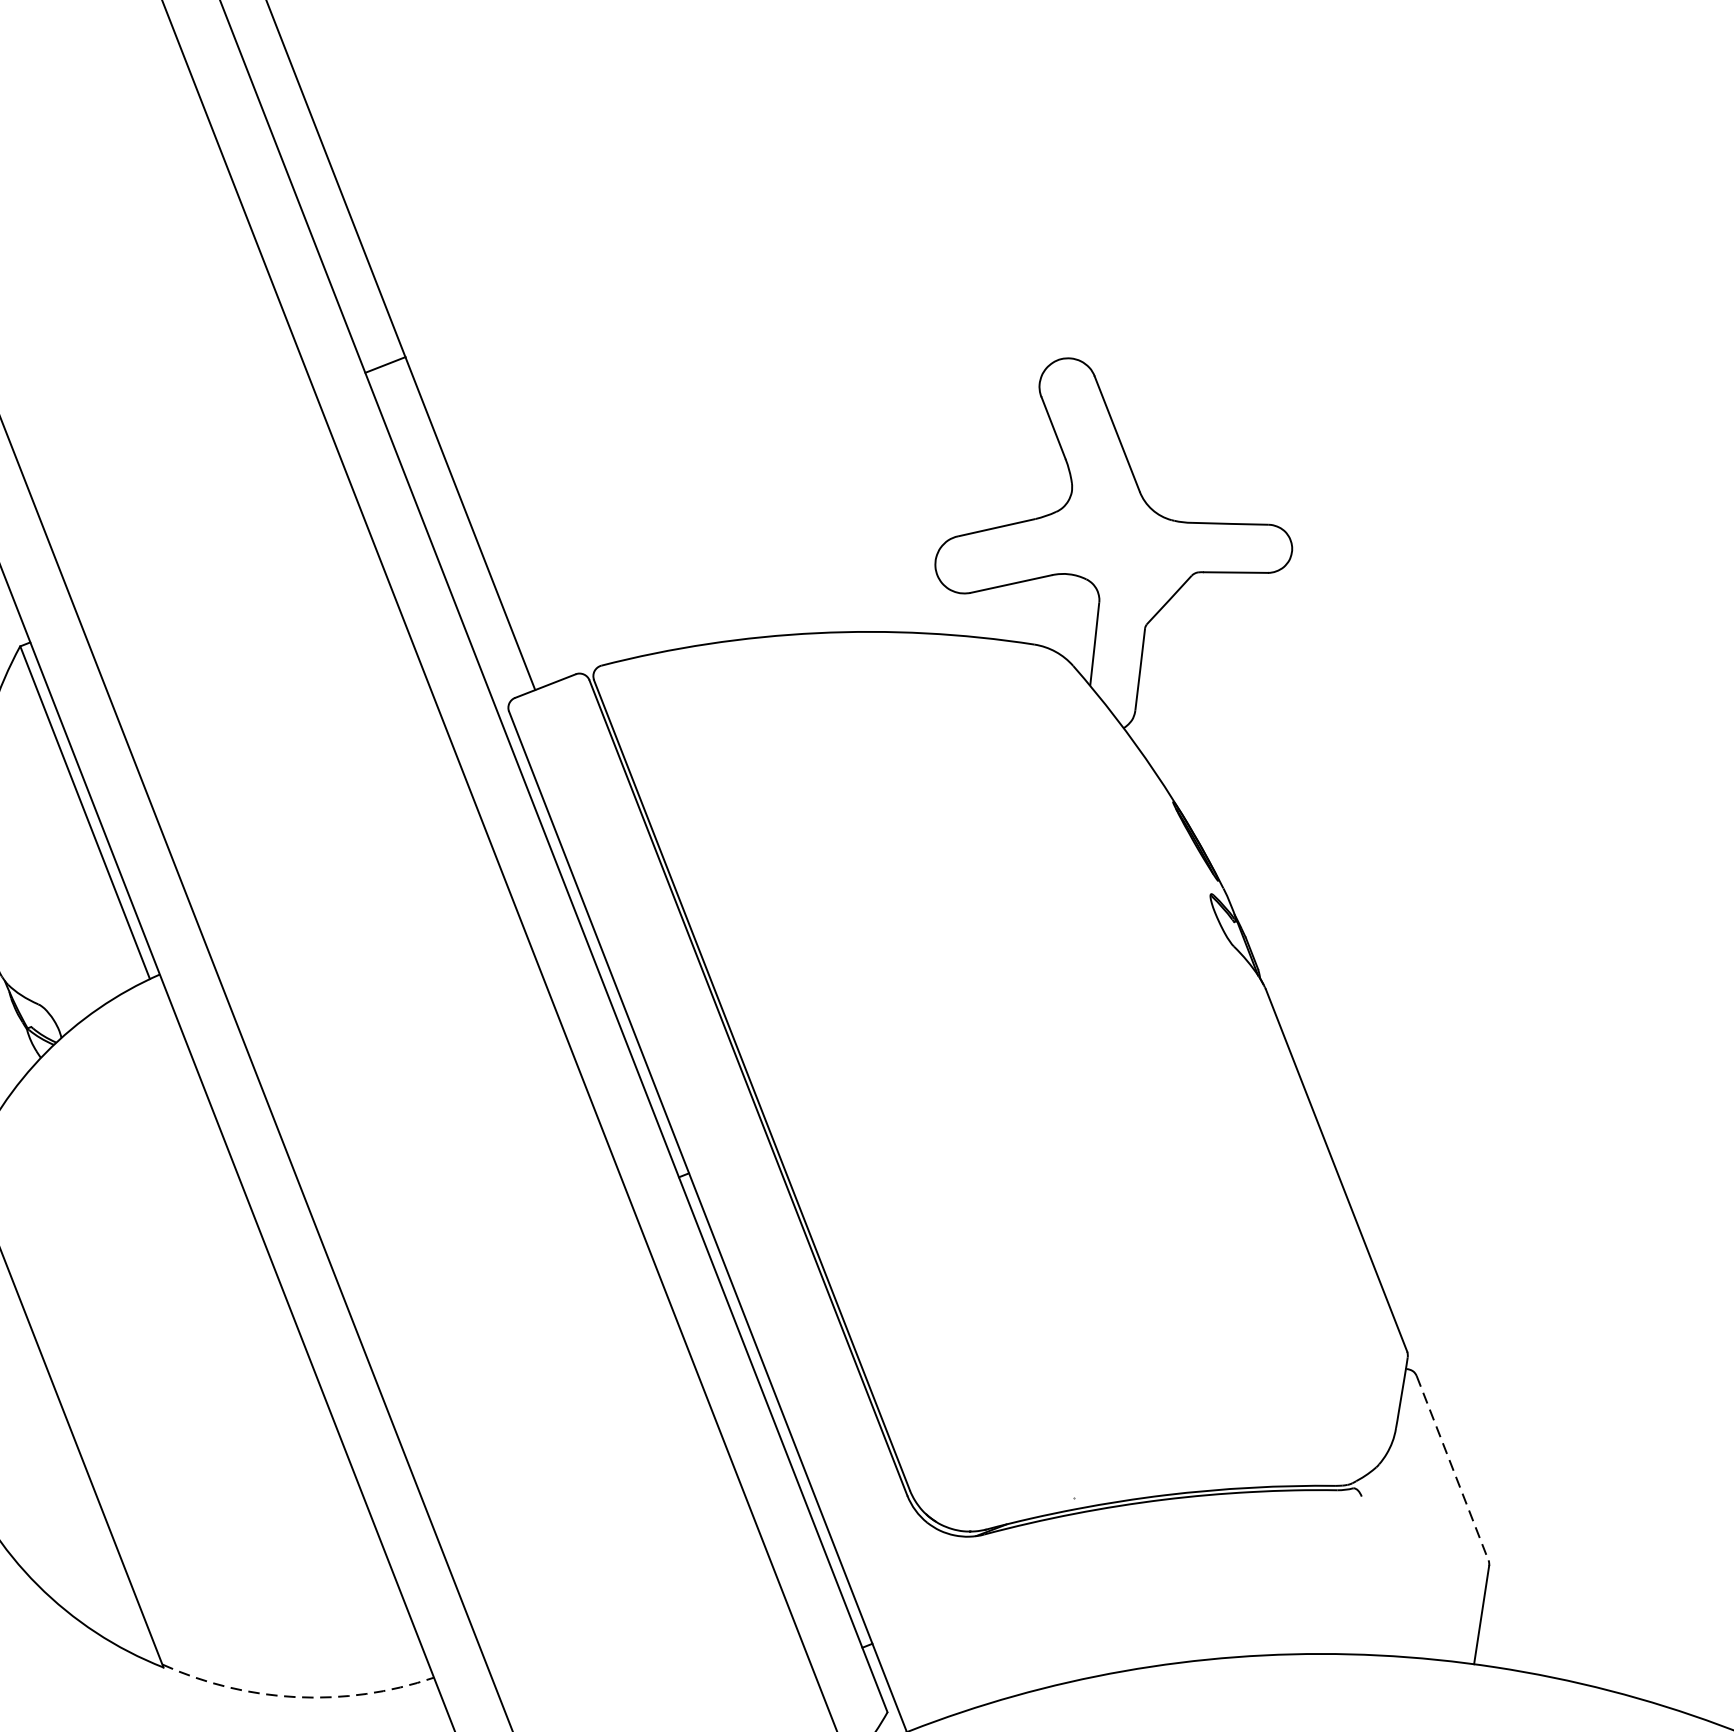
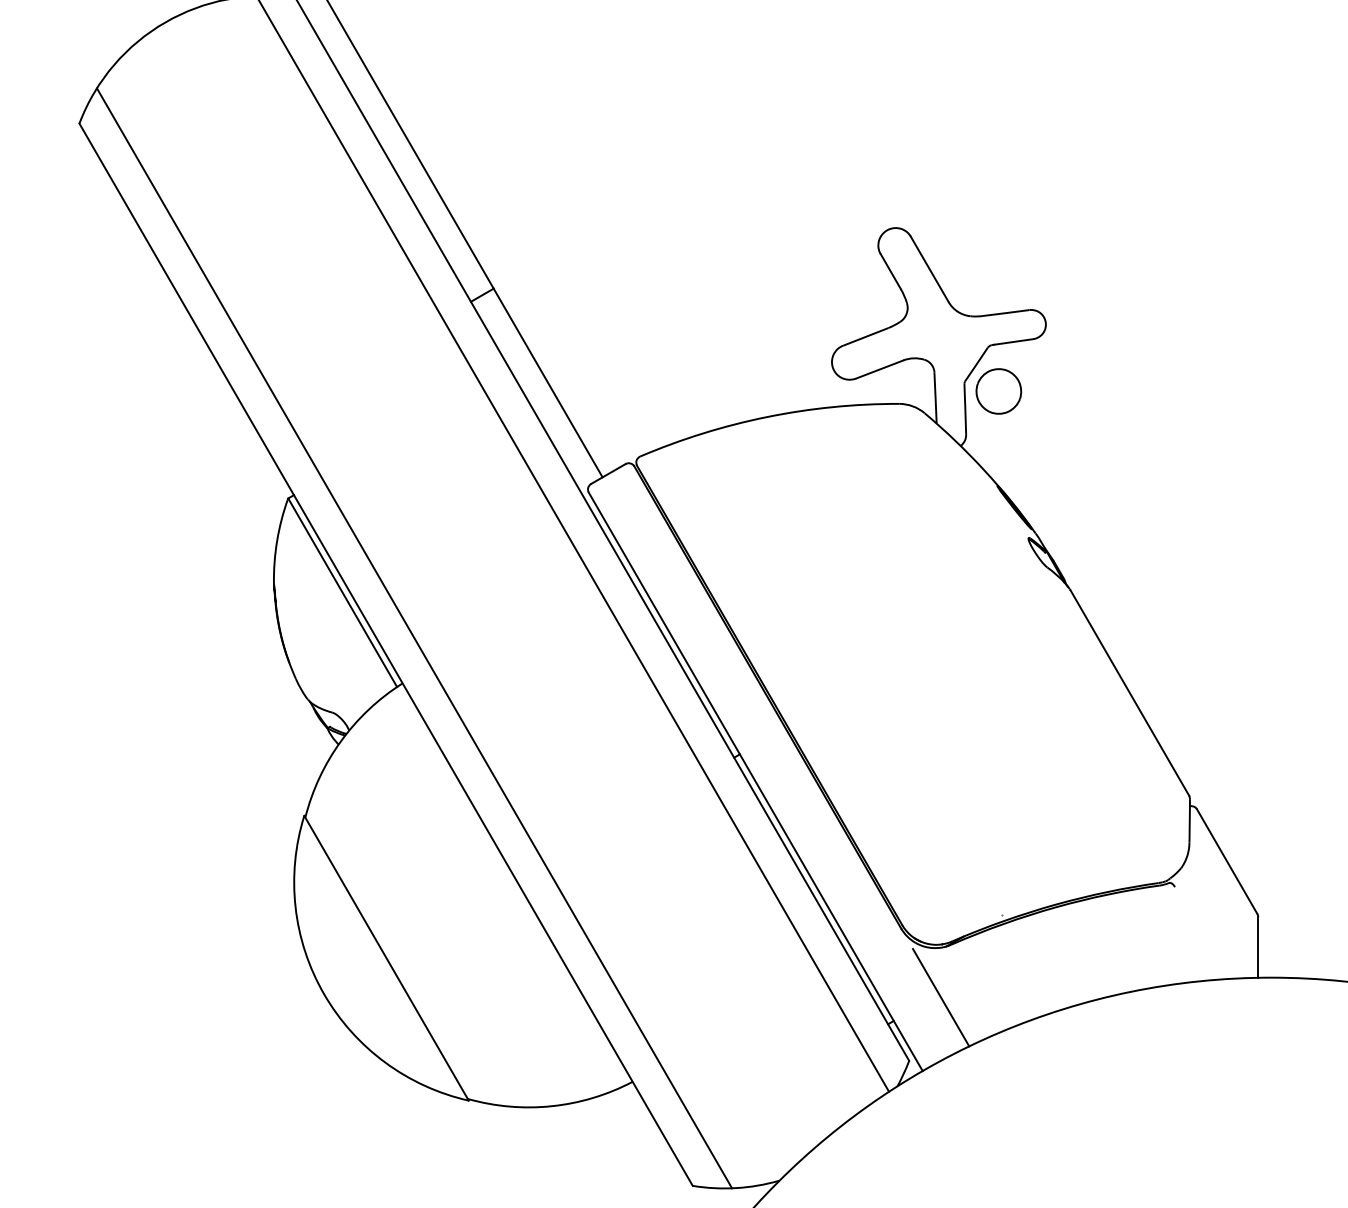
part: (1198, 649) -> (998, 391), added
line: (1452, 1469) -> (1227, 862), dashed -> solid
line: (954, 1617) -> (940, 997), added
arc: (296, 1697) -> (551, 1106), dashed -> solid

